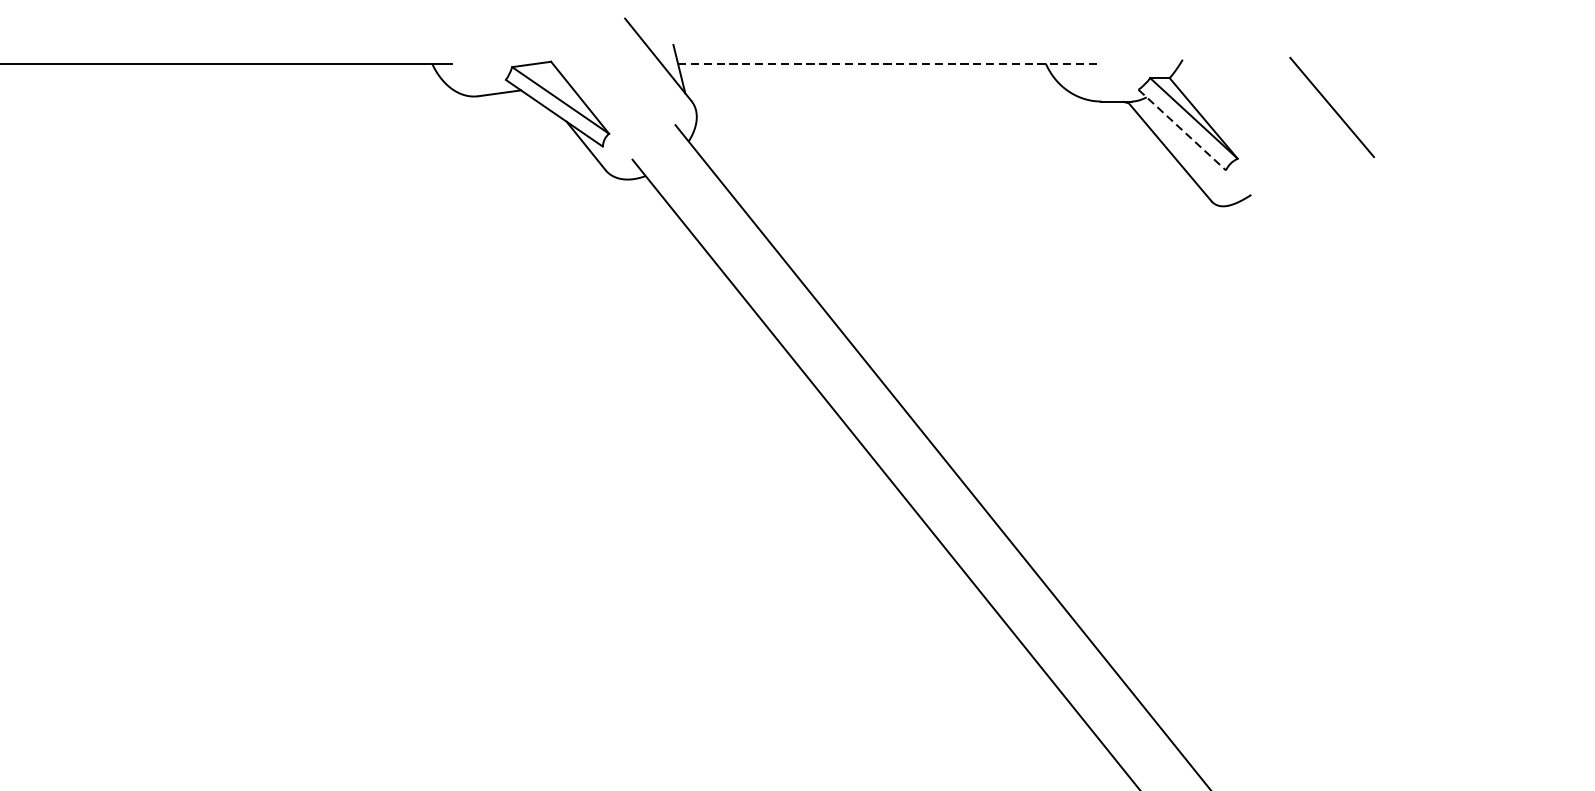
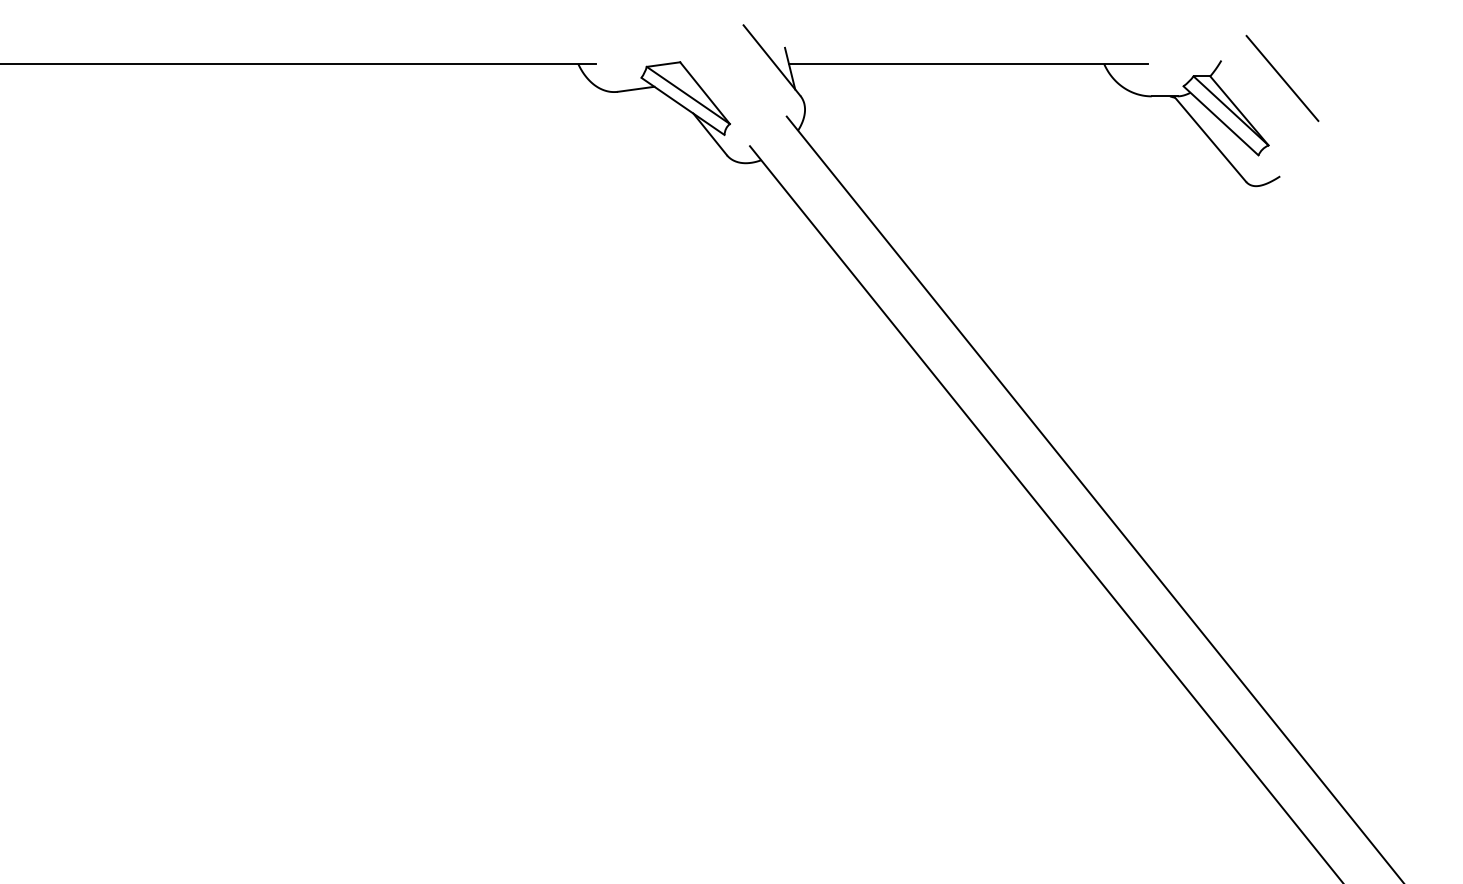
line: (887, 63) -> (968, 63), dashed -> solid
line: (1332, 106) -> (1282, 77), moved
line: (1182, 129) -> (1221, 120), dashed -> solid

